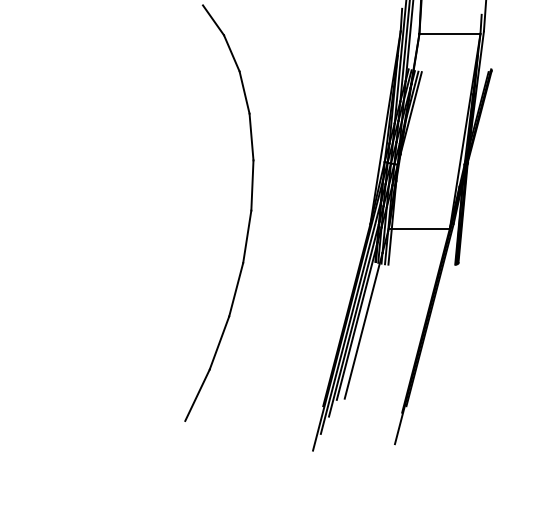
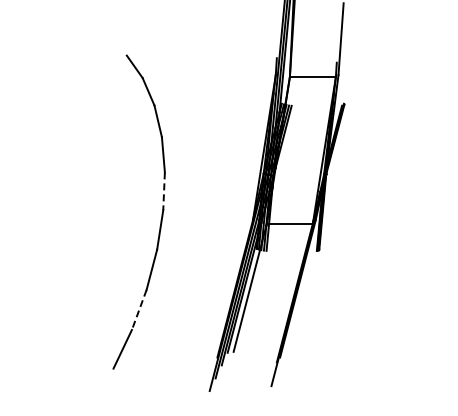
line: (252, 185) -> (164, 191), solid -> dashed
line: (219, 343) -> (139, 310), solid -> dashed

